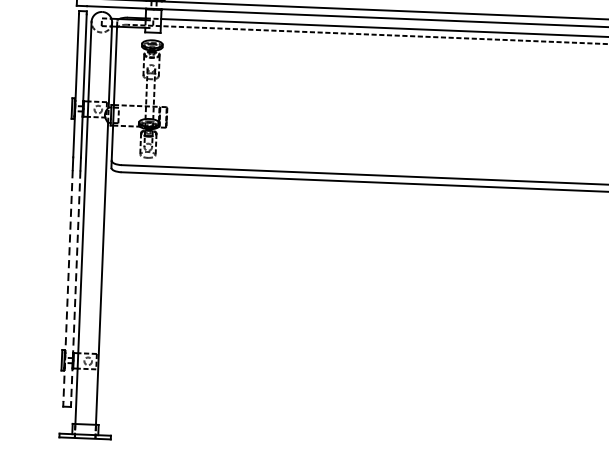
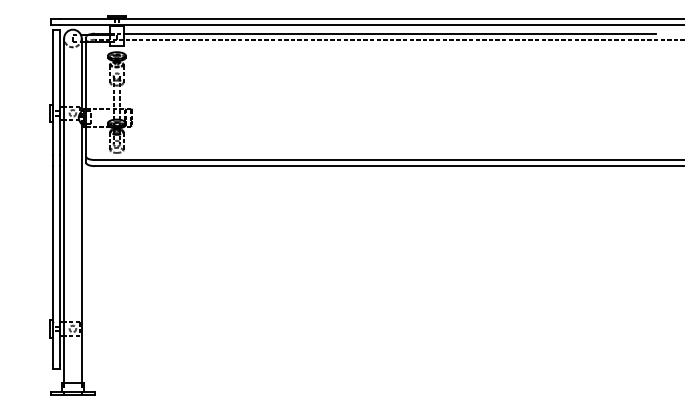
line: (68, 286) -> (53, 265), dashed -> solid
line: (75, 286) -> (59, 265), dashed -> solid

